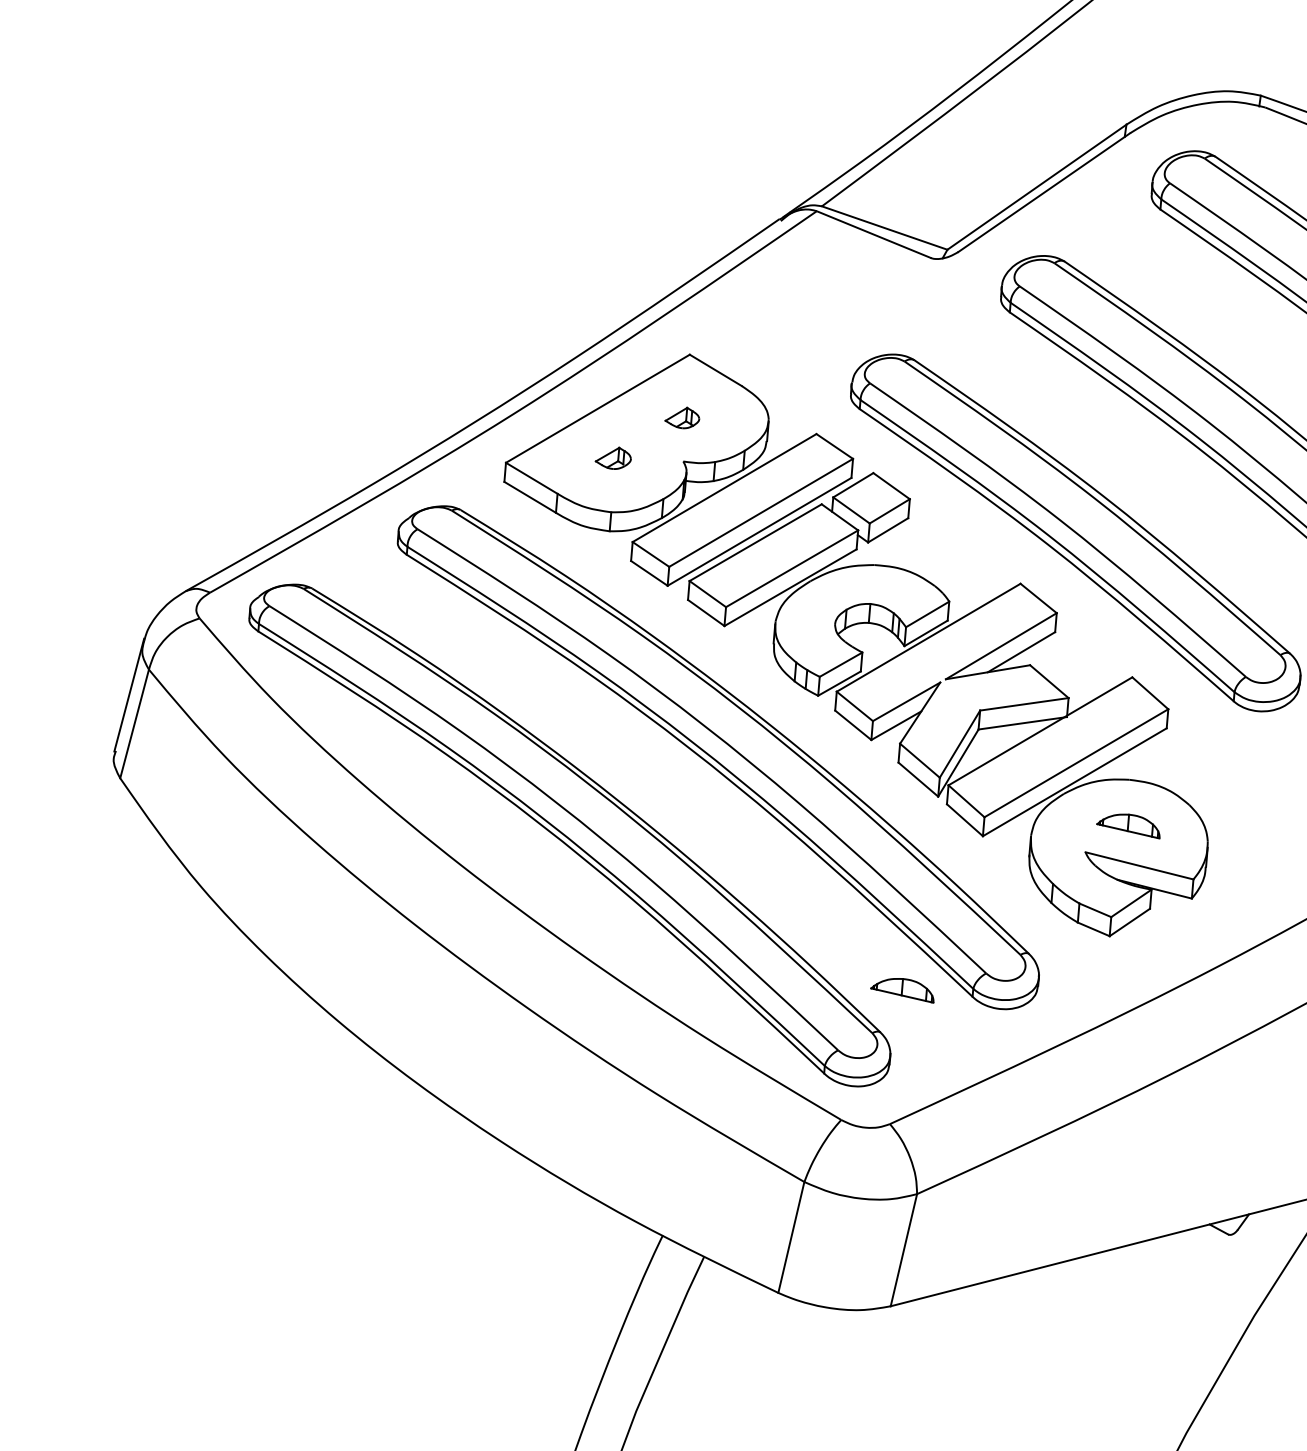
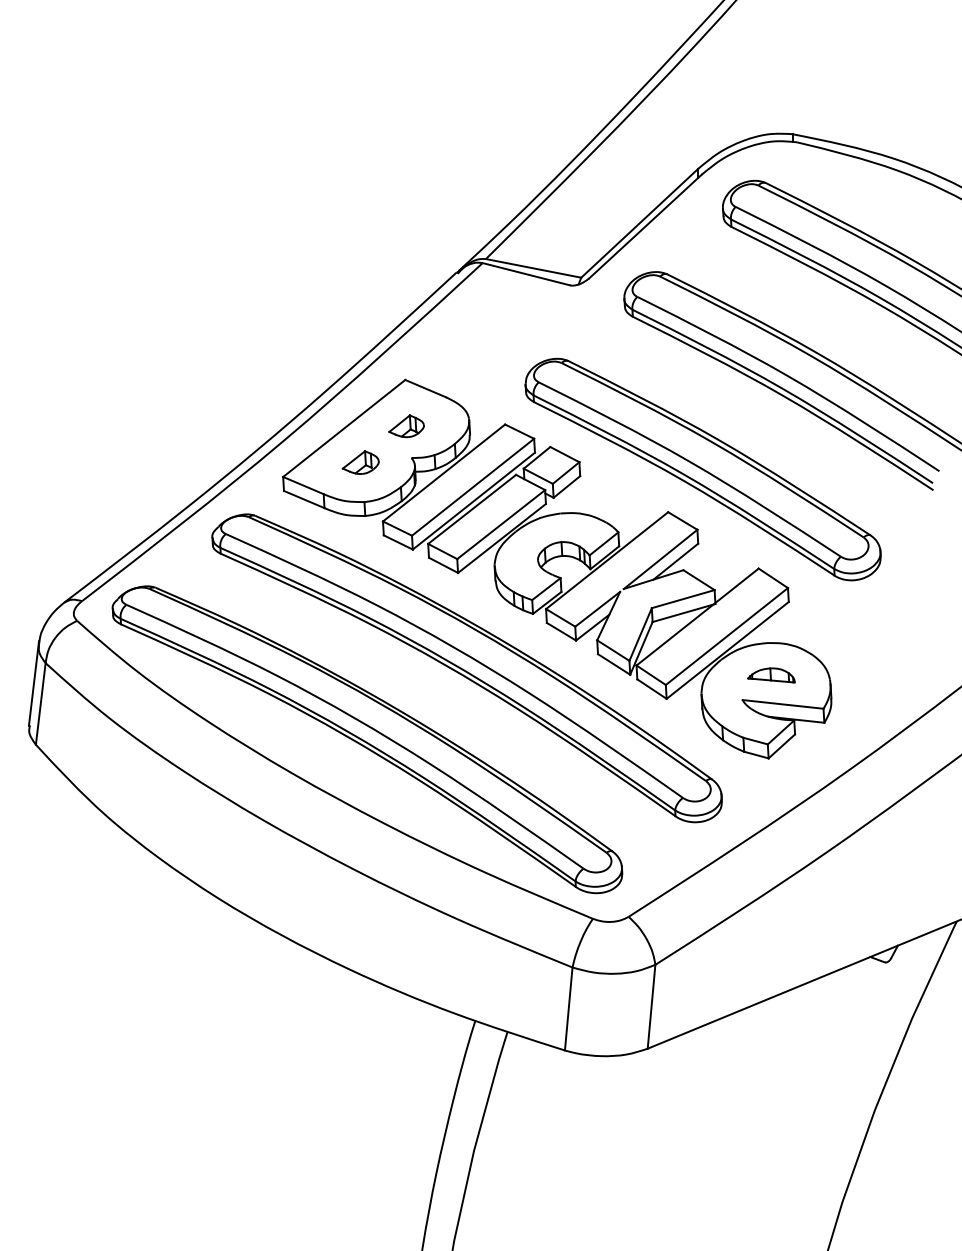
part: (682, 417) -> (406, 426), size x1.43
part: (613, 457) -> (360, 462), size x1.43
part: (903, 988) -> (624, 817), removed

